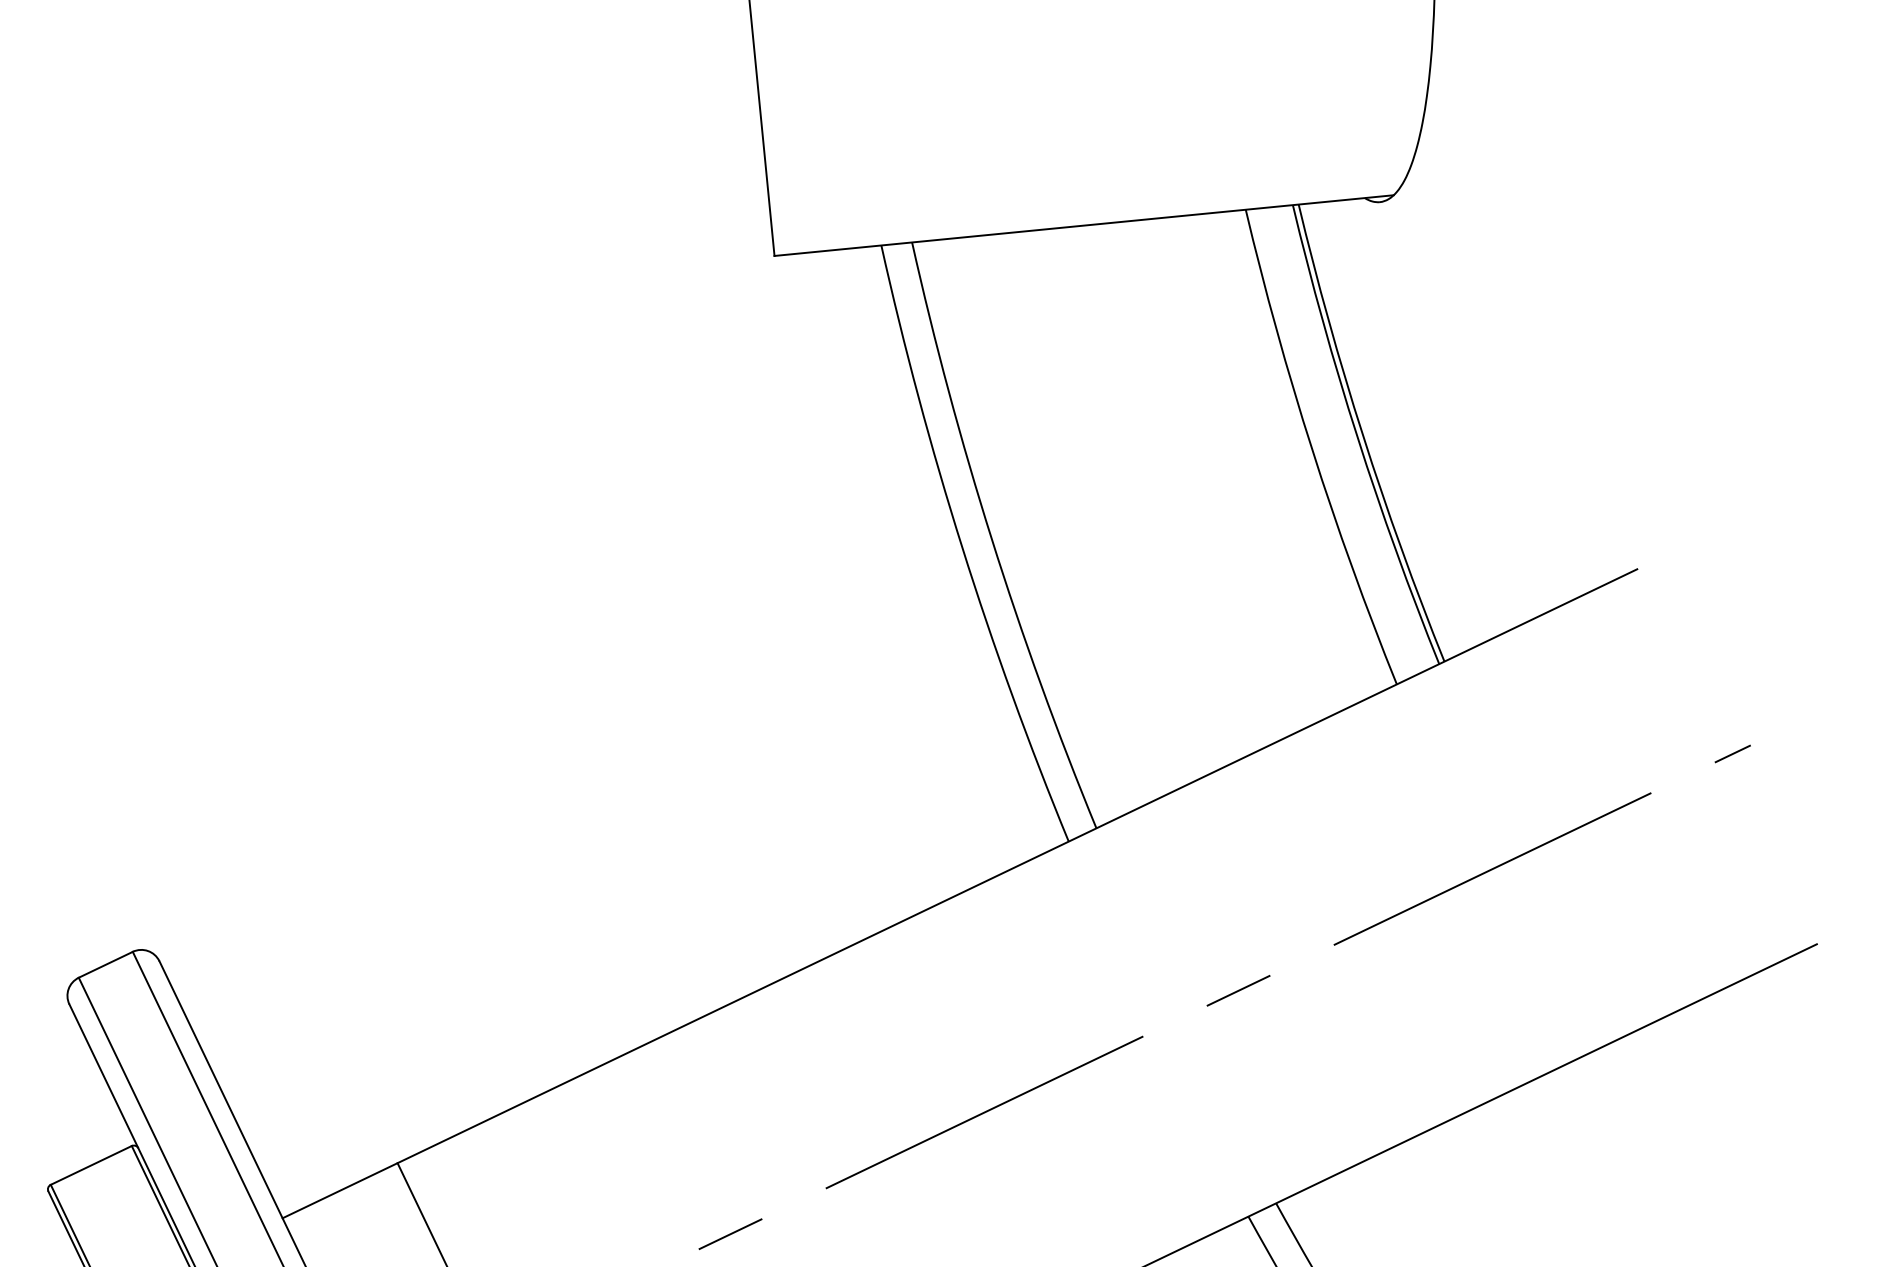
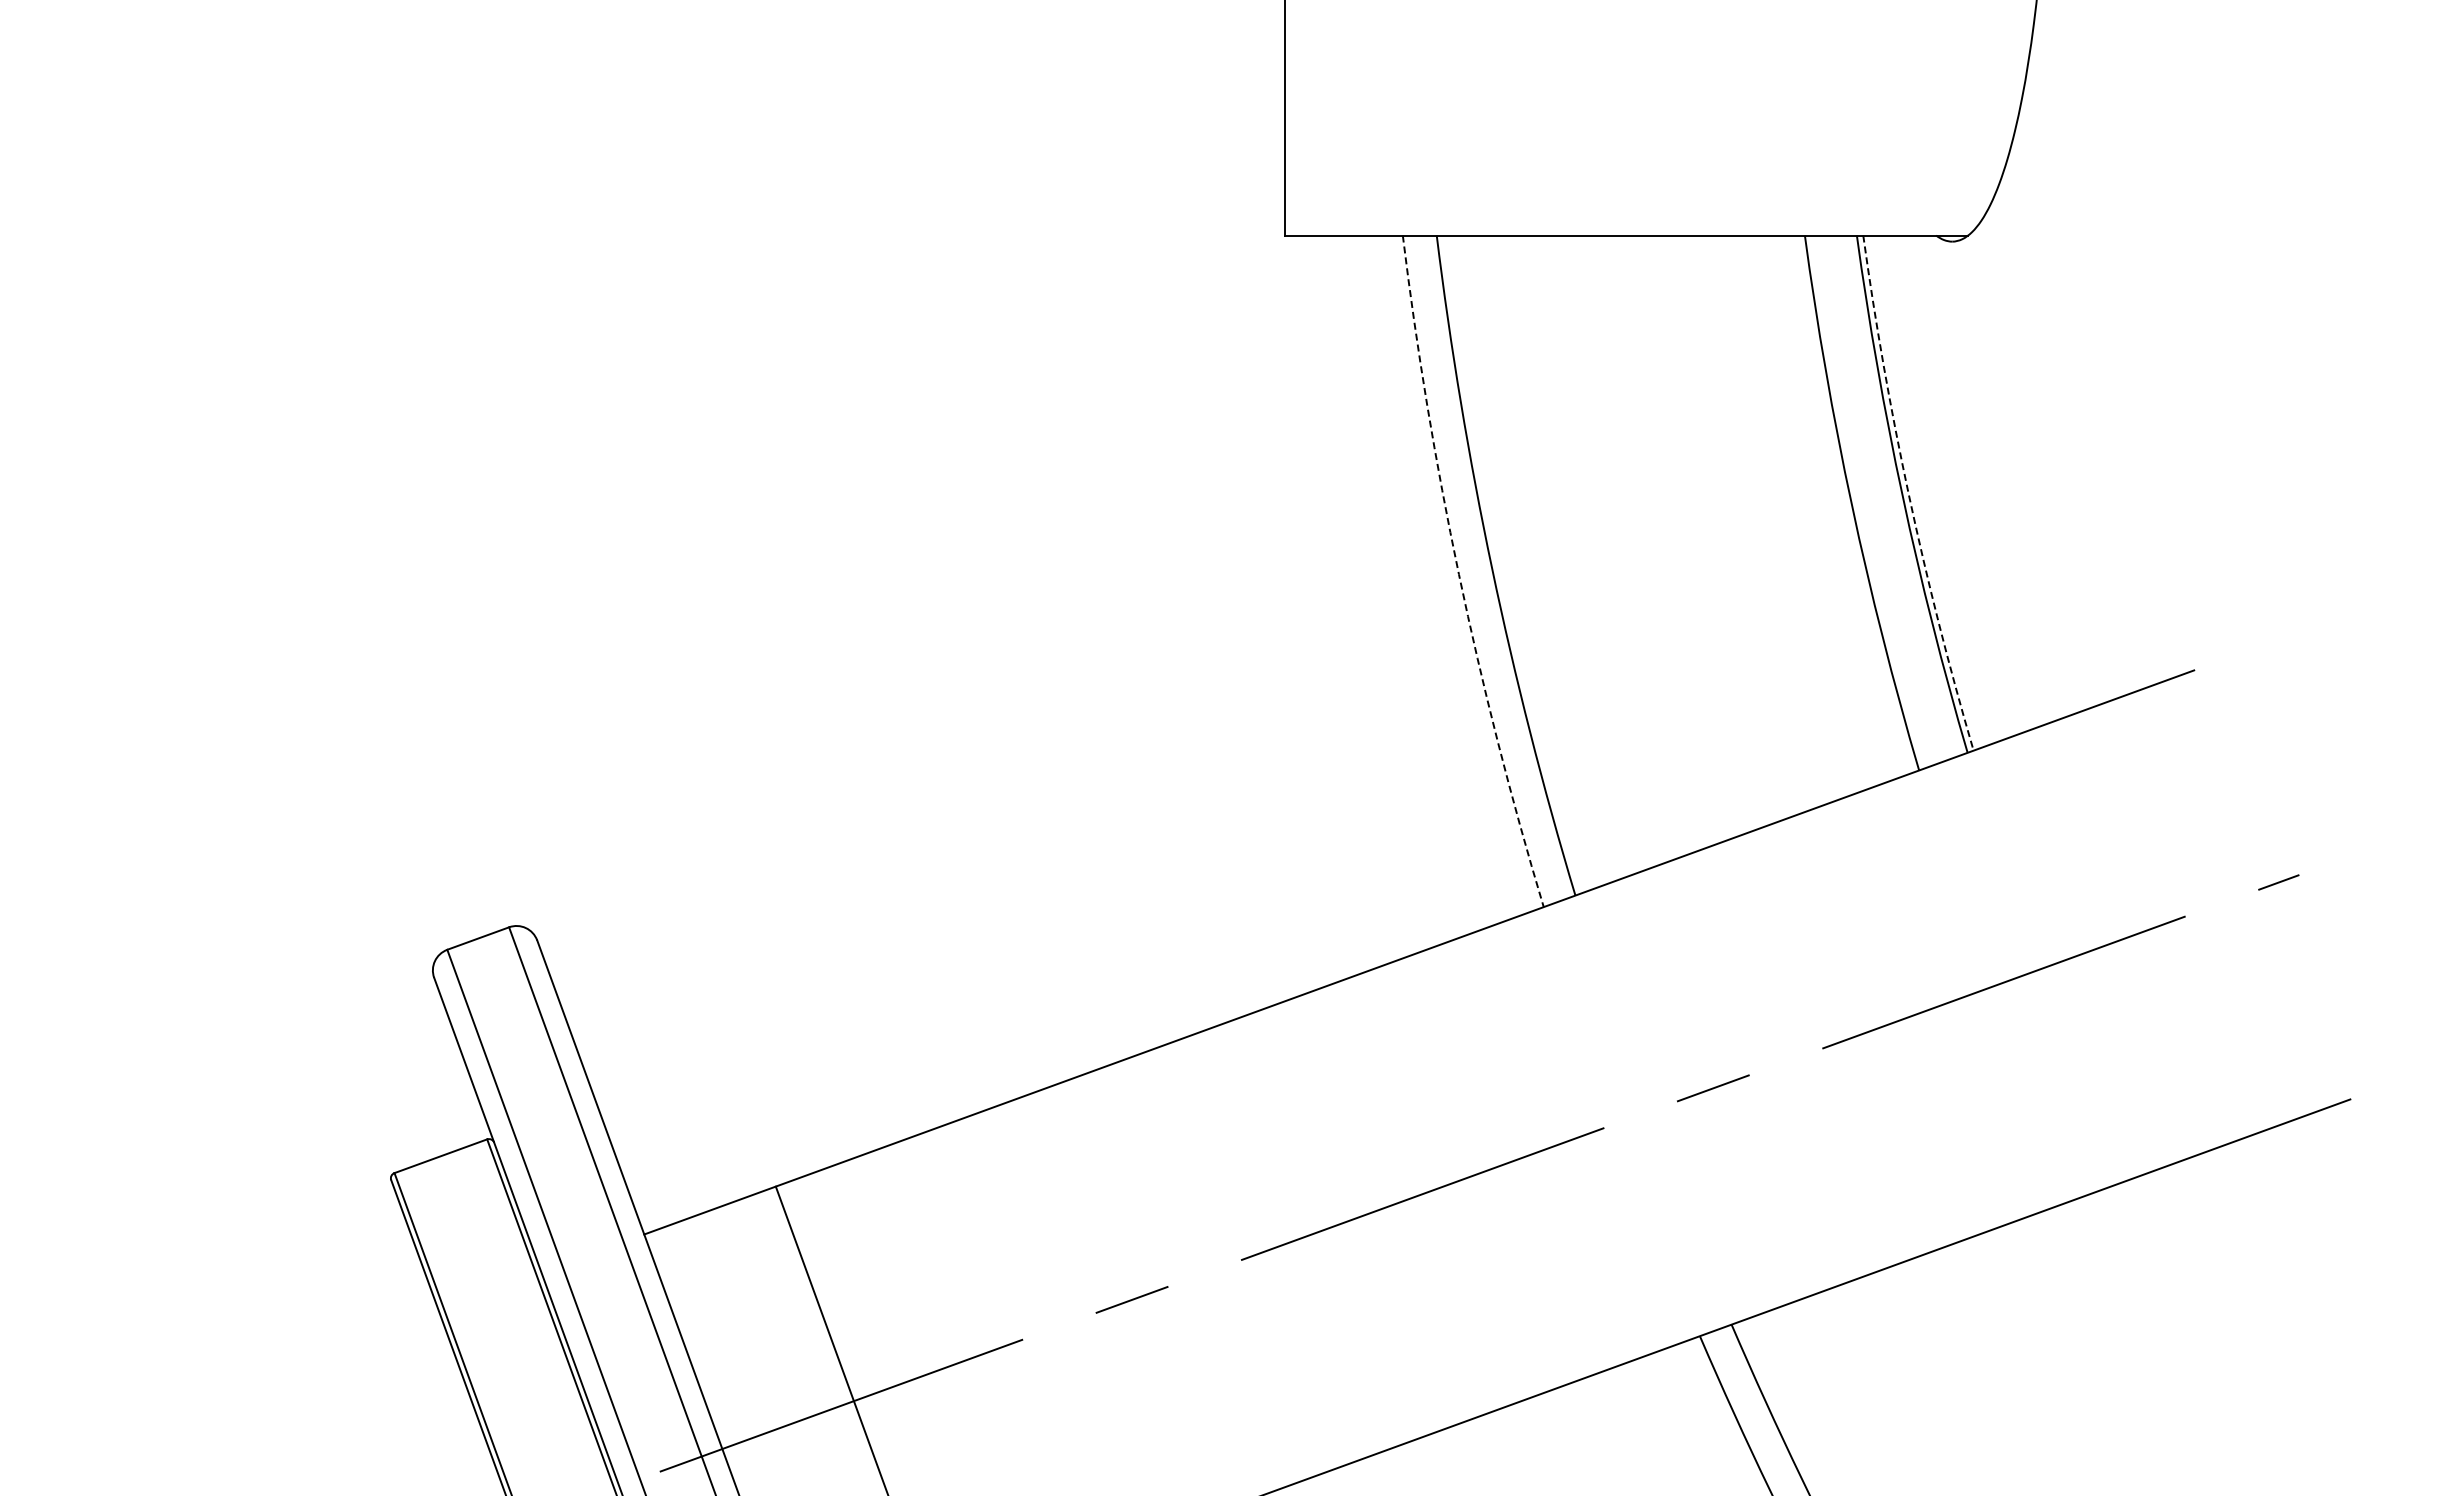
arc: (1362, 436) -> (1908, 495), solid -> dashed
arc: (961, 547) -> (1458, 574), solid -> dashed

